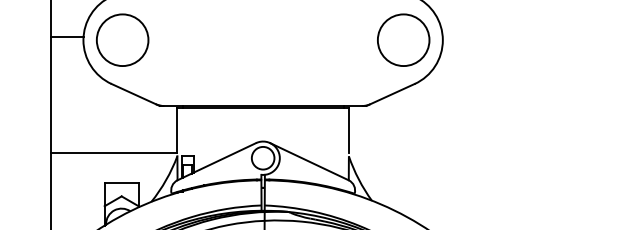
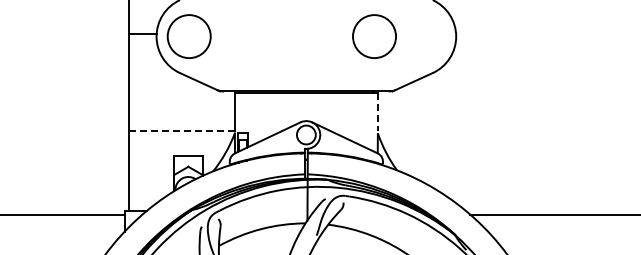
circle: (403, 40) -> (374, 36), moved
line: (349, 131) -> (378, 112), solid -> dashed
line: (114, 152) -> (182, 130), solid -> dashed

